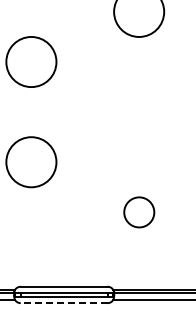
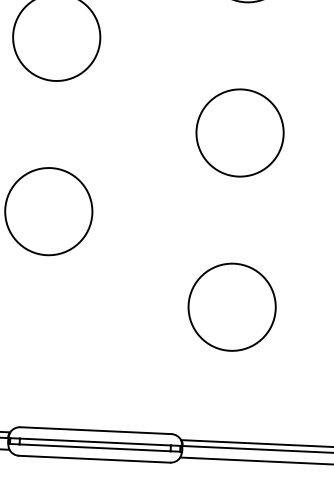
circle: (139, 112) -> (240, 133), added
circle: (139, 212) -> (232, 307), size x1.67
line: (63, 303) -> (93, 459), dashed -> solid

